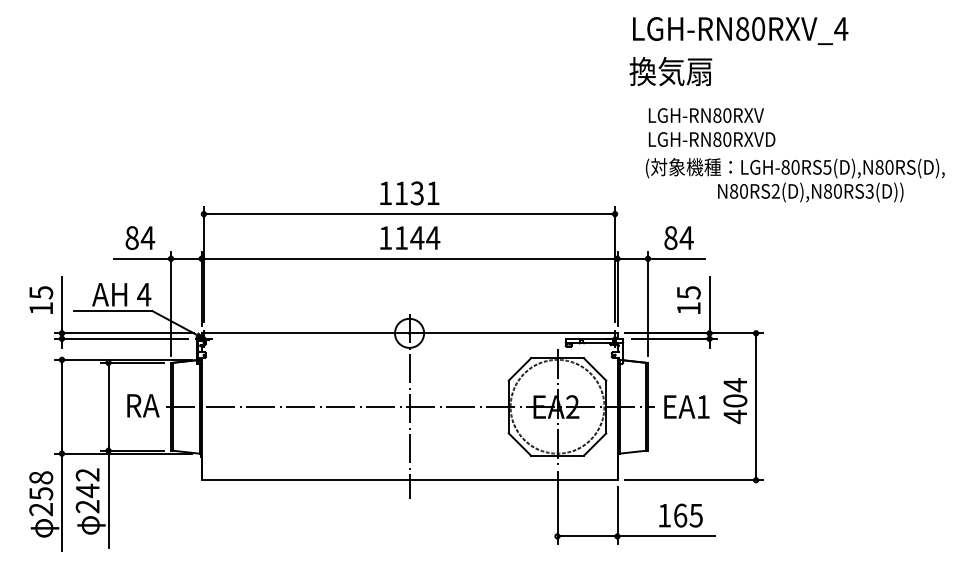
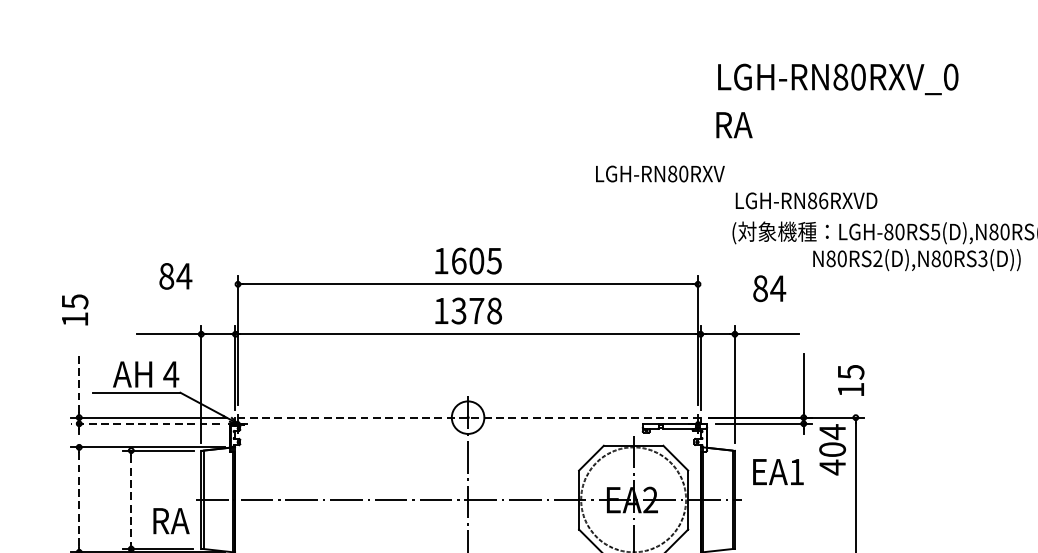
text: (841, 28) -> (951, 76), LGH-RN80RXV_4 -> LGH-RN80RXV_0
text: (670, 71) -> (760, 124), 換気扇 -> RA
text: (705, 115) -> (659, 173), moved
text: (727, 139) -> (823, 200), LGH-RN80RXVD -> LGH-RN86RXVD
text: (417, 193) -> (476, 261), 1131 -> 1605
text: (140, 237) -> (176, 275), moved
text: (417, 237) -> (476, 310), 1144 -> 1378
text: (678, 237) -> (768, 288), moved
text: (41, 299) -> (75, 309), moved
text: (688, 299) -> (850, 379), moved
line: (61, 302) -> (78, 383), solid -> dashed
line: (409, 333) -> (468, 417), solid -> dashed
line: (120, 338) -> (144, 423), solid -> dashed
text: (735, 401) -> (832, 450), moved
text: (143, 405) -> (171, 520), moved
line: (61, 406) -> (78, 499), solid -> dashed
line: (108, 406) -> (131, 499), solid -> dashed
text: (686, 406) -> (777, 471), moved

